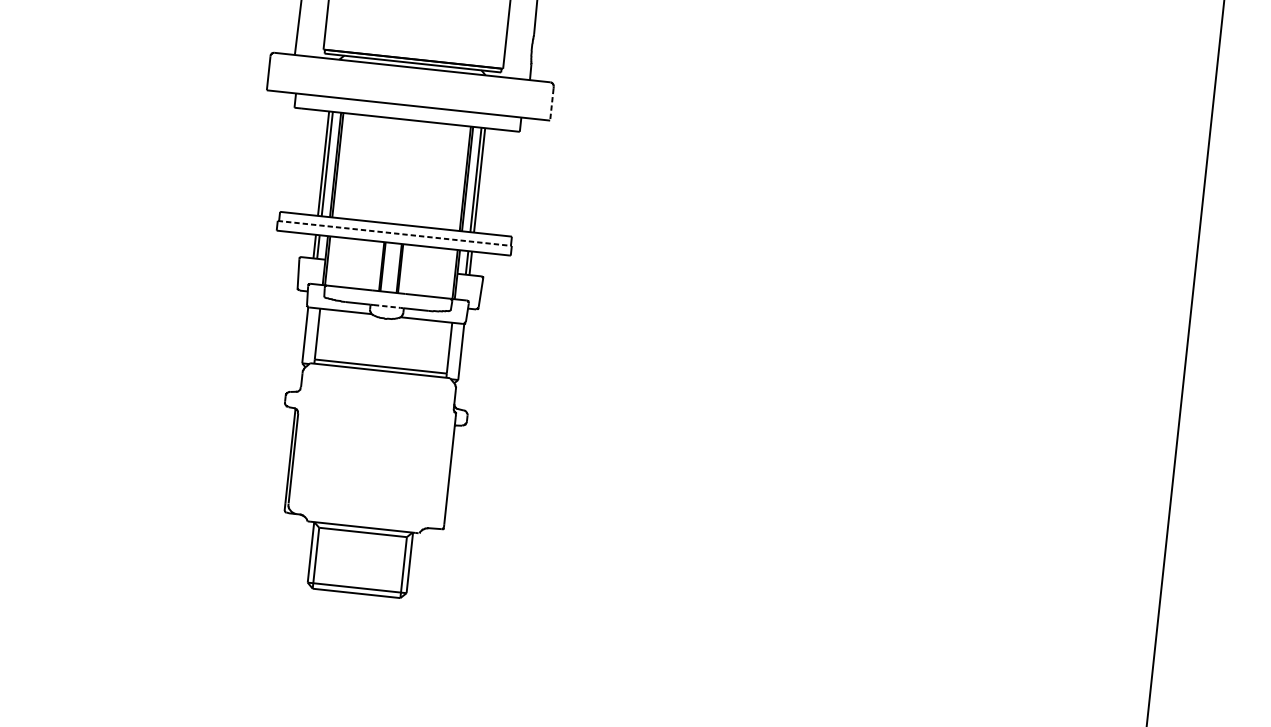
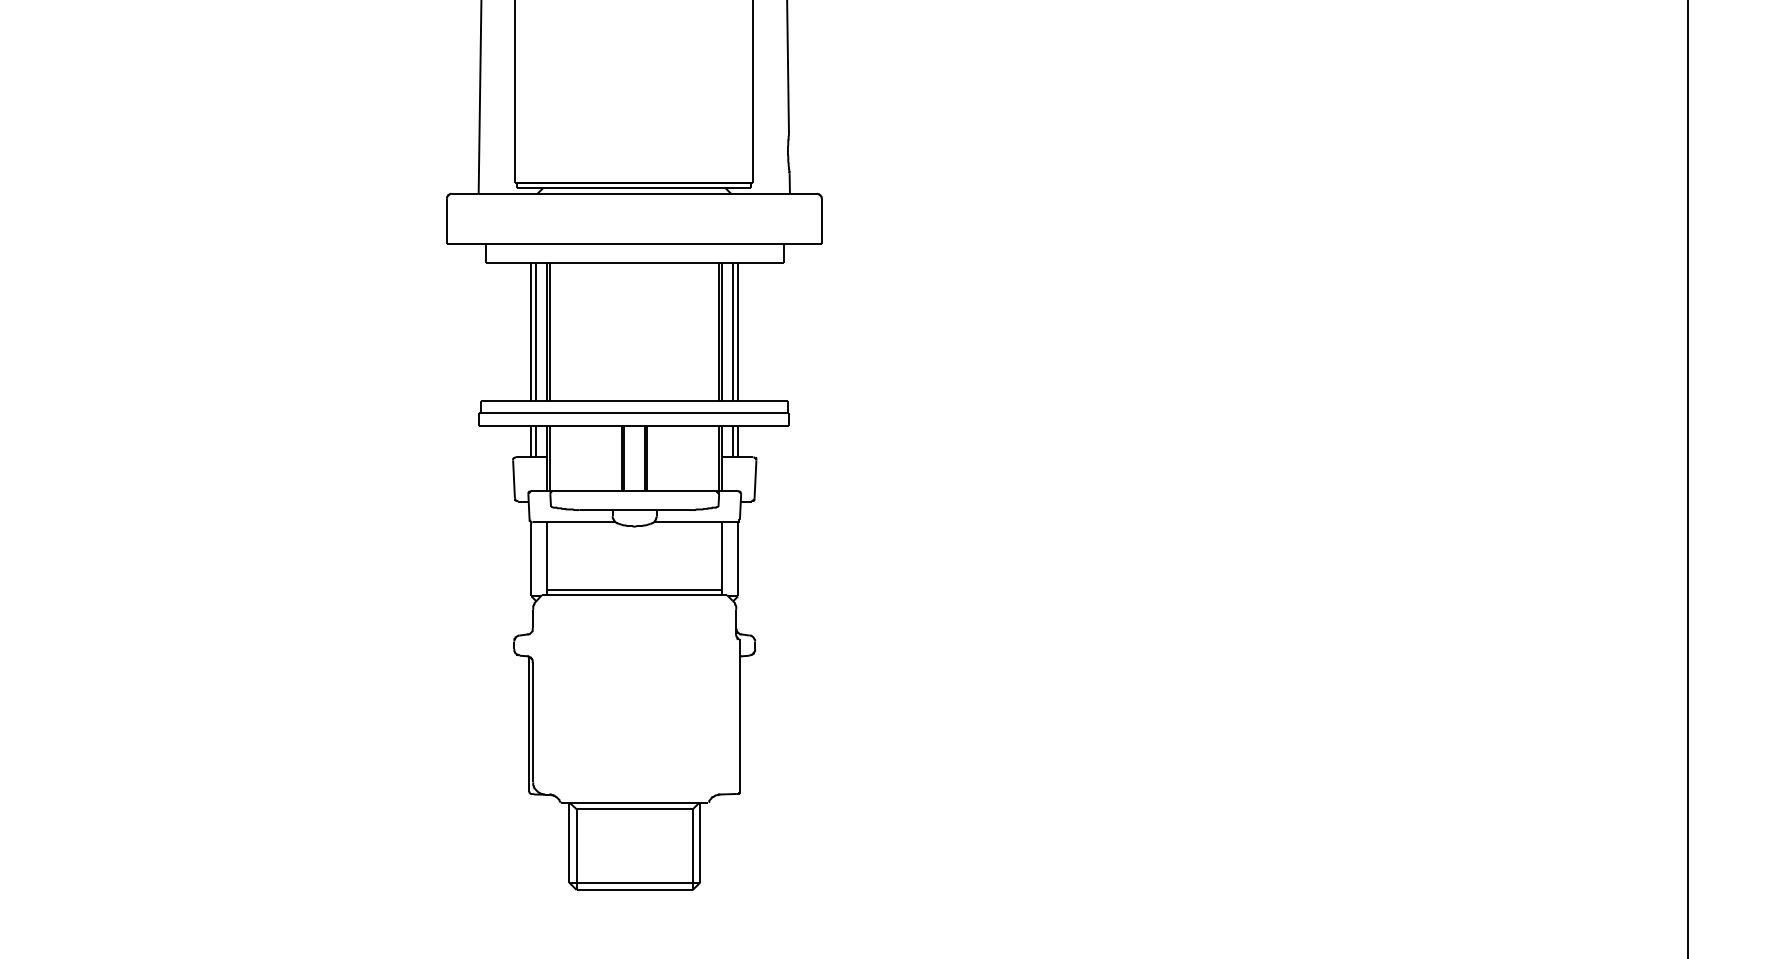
line: (552, 105) -> (822, 223), dashed -> solid
line: (394, 233) -> (634, 413), dashed -> solid
line: (387, 306) -> (634, 510), dashed -> solid

